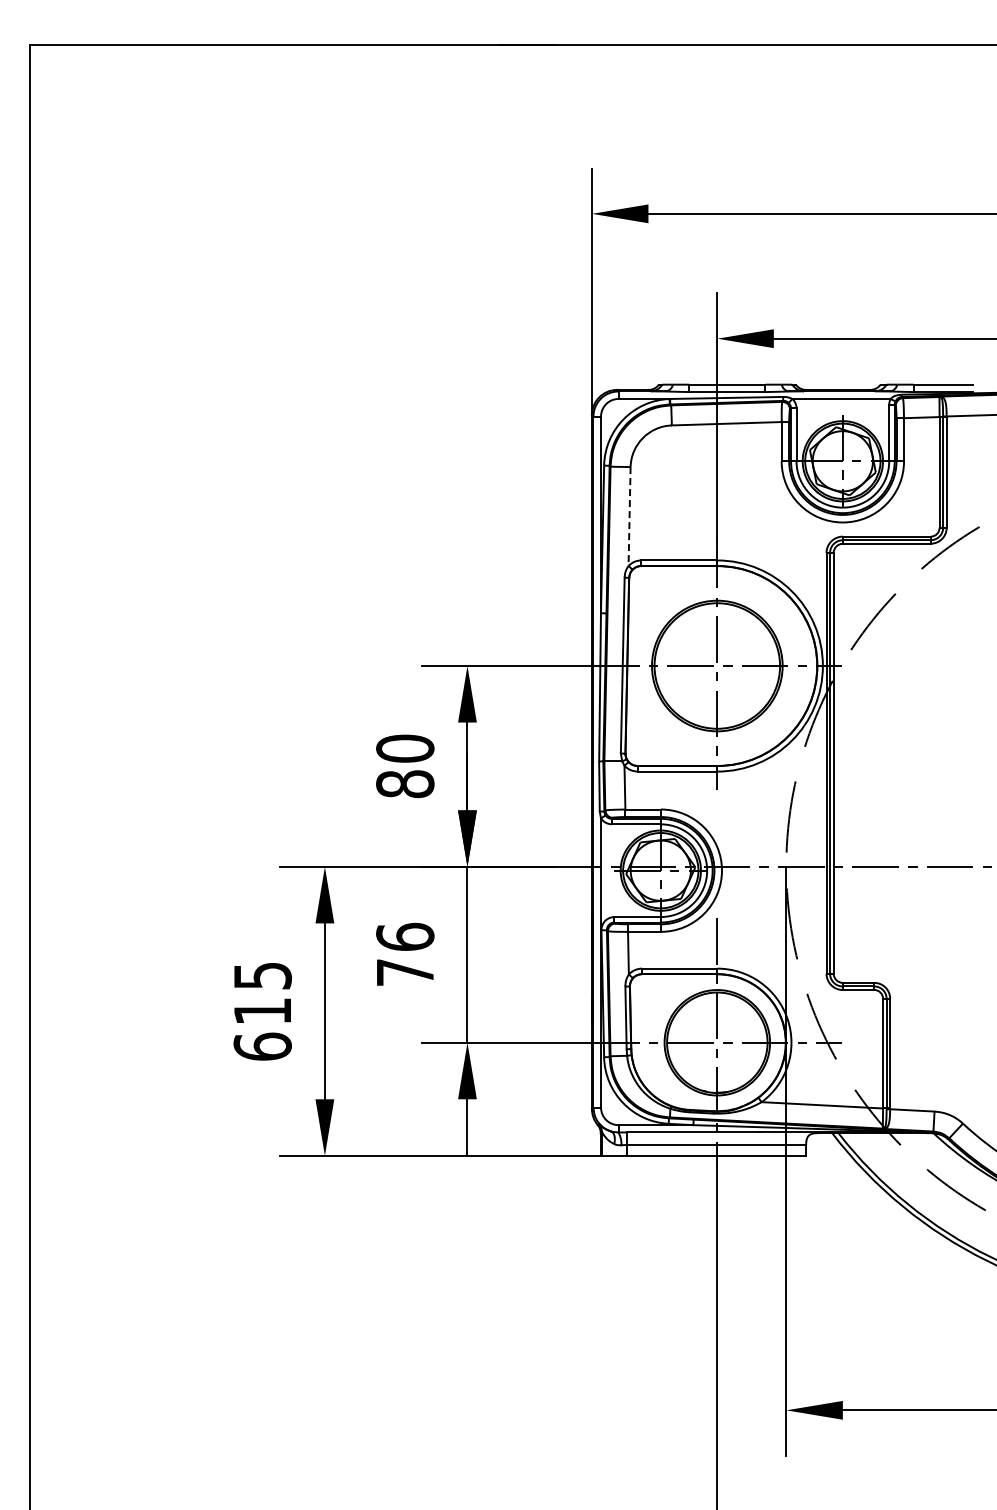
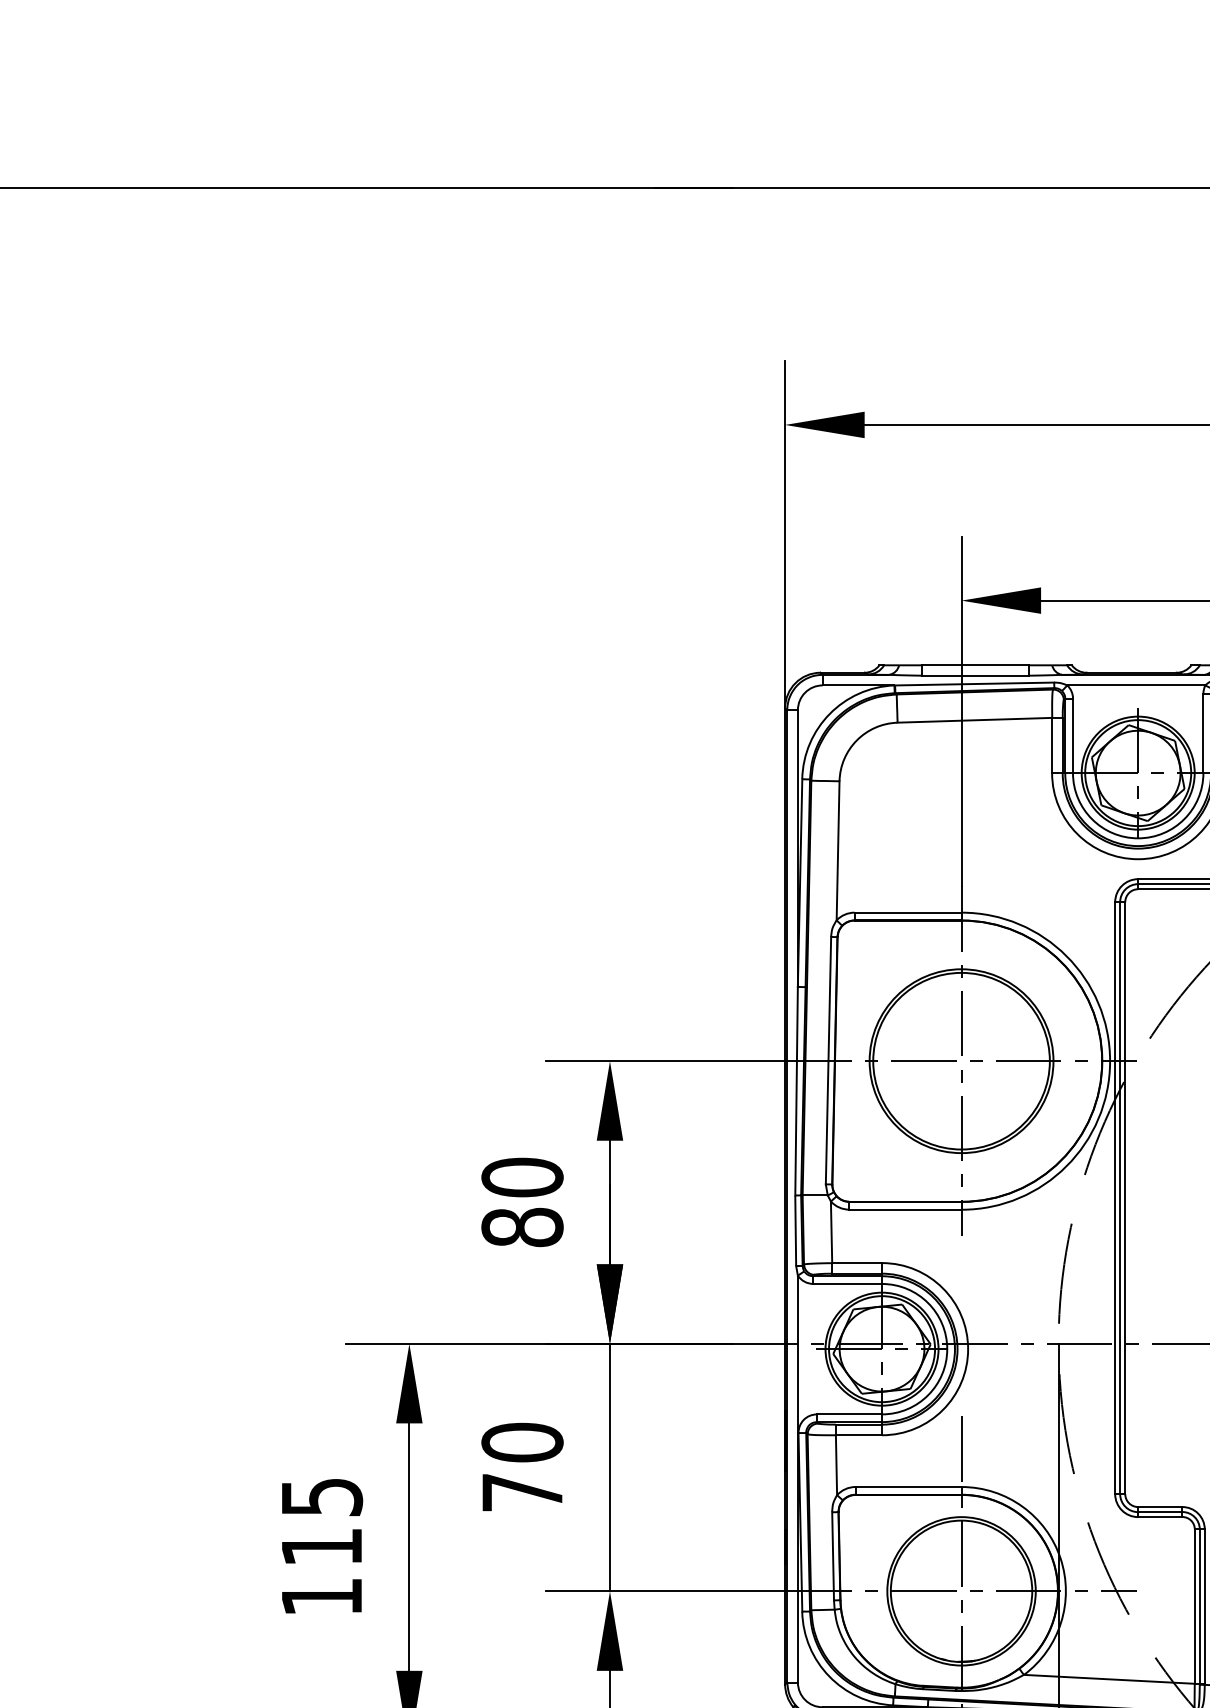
line: (629, 517) -> (837, 852), dashed -> solid
text: (405, 936) -> (522, 1441), 76 -> 70
text: (262, 1046) -> (321, 1596), 615 -> 115

